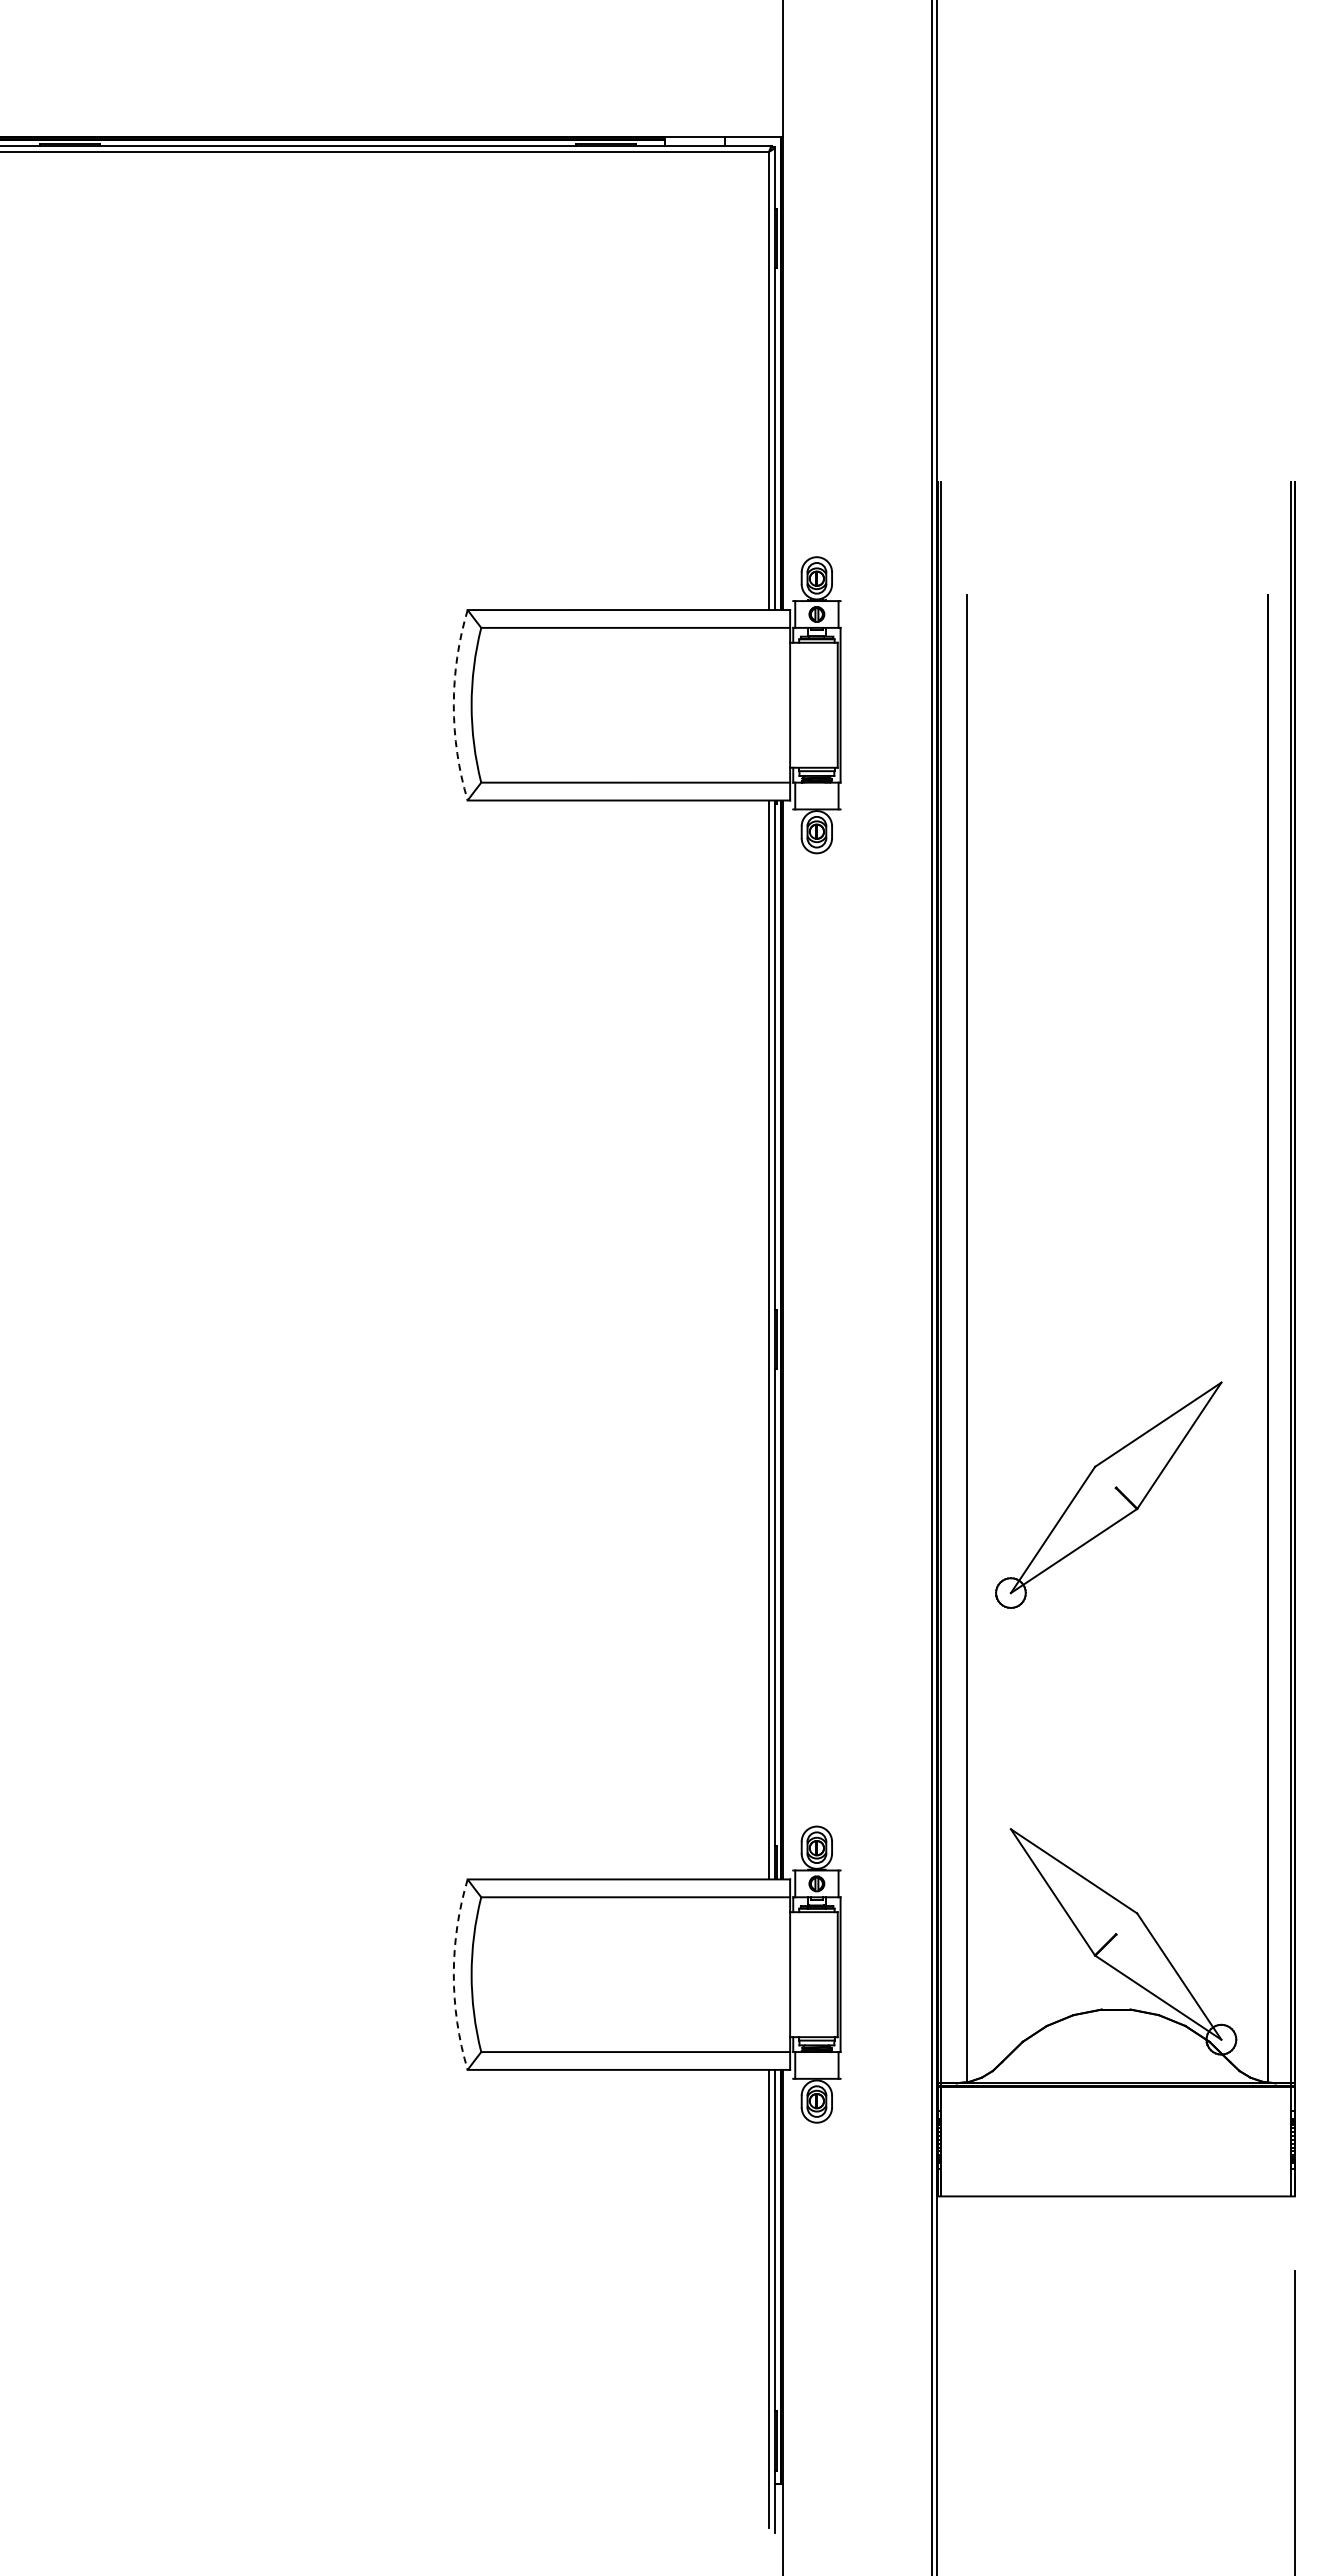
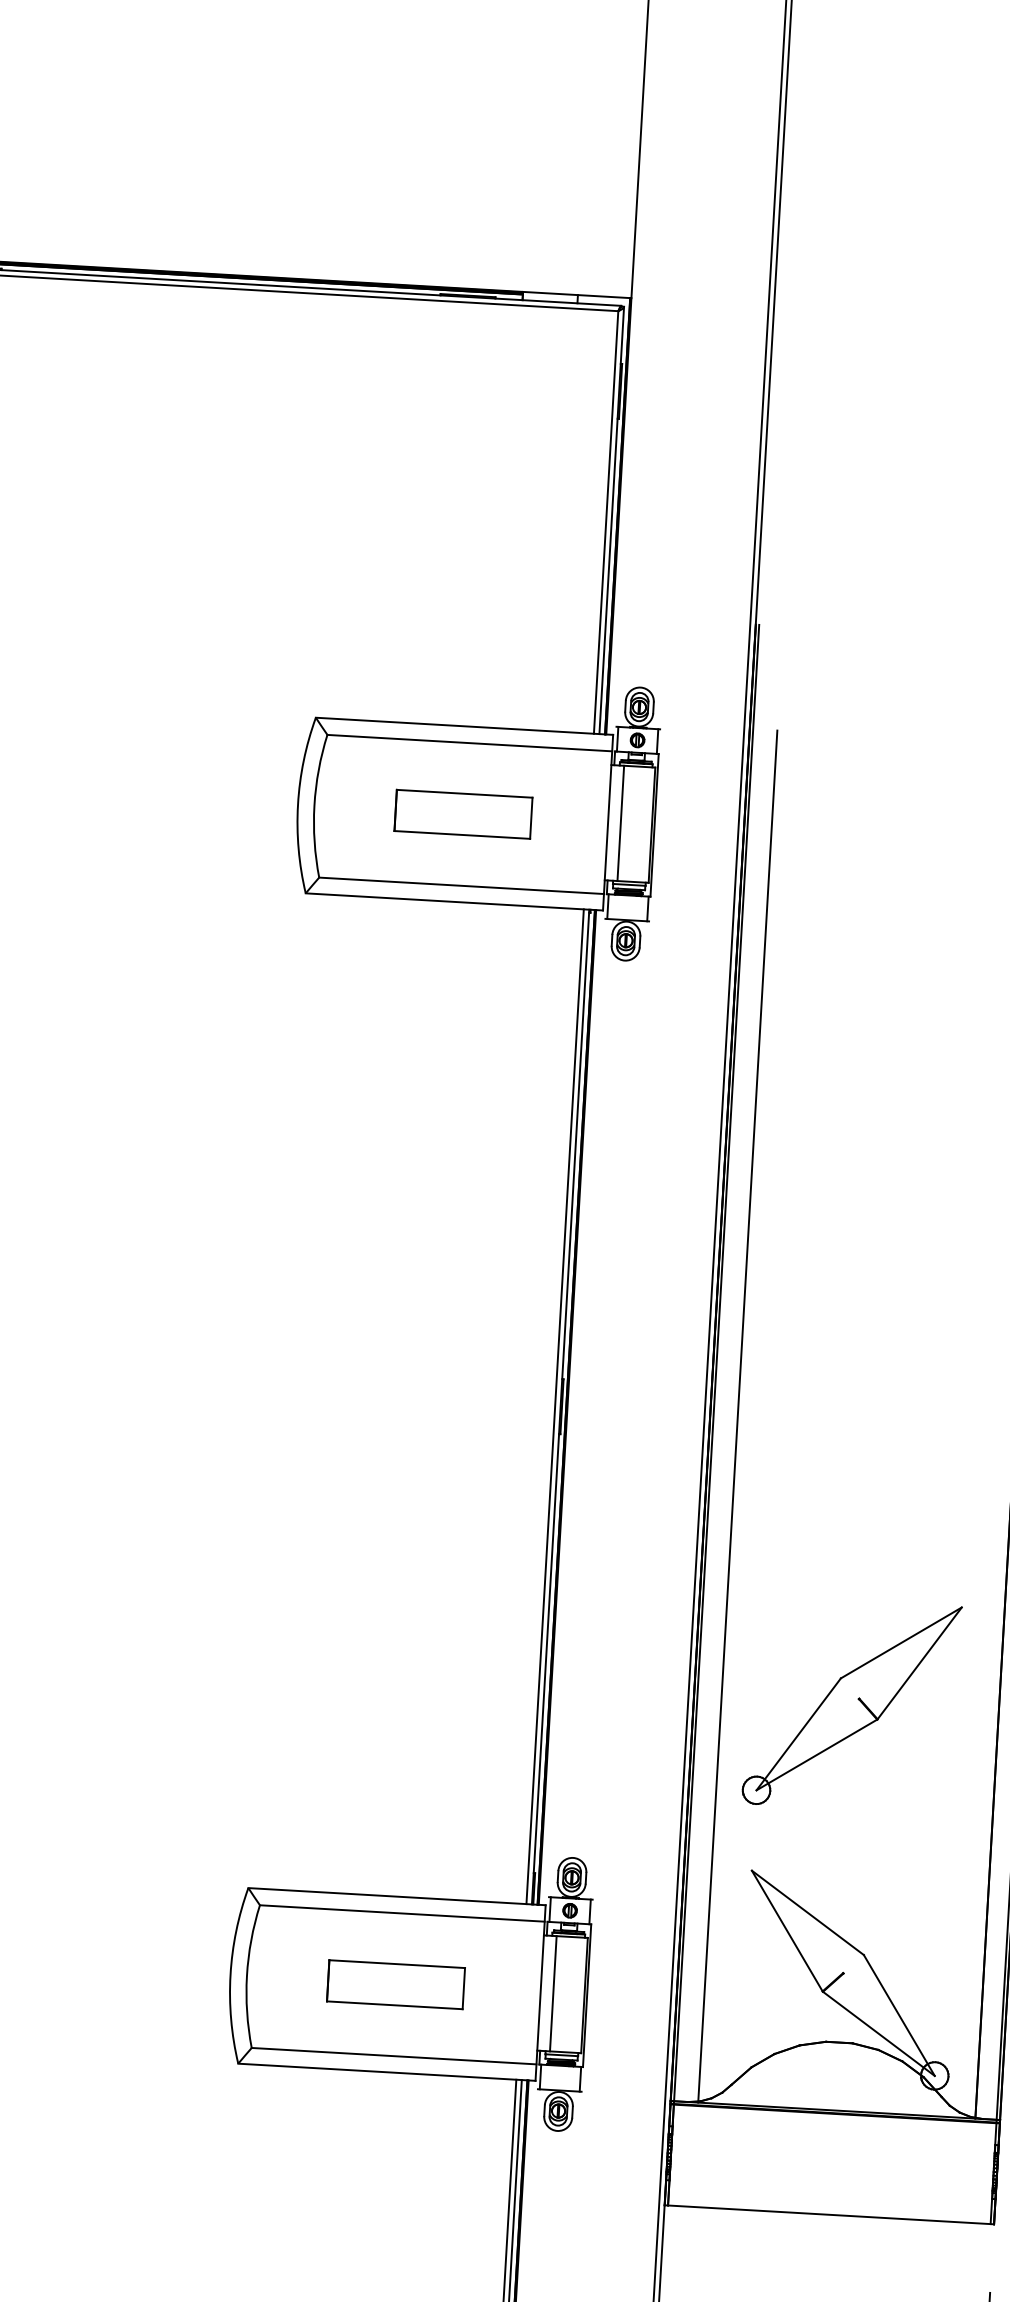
line: (803, 704) -> (620, 822), added
arc: (453, 705) -> (297, 804), dashed -> solid
part: (632, 705) -> (462, 814), added
part: (1108, 1494) -> (851, 1704), moved
arc: (453, 1974) -> (230, 1974), dashed -> solid
part: (632, 1974) -> (395, 1984), added
line: (803, 1974) -> (552, 1993), added

